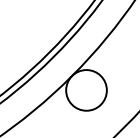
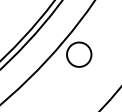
circle: (86, 90) -> (79, 54), size x0.6

